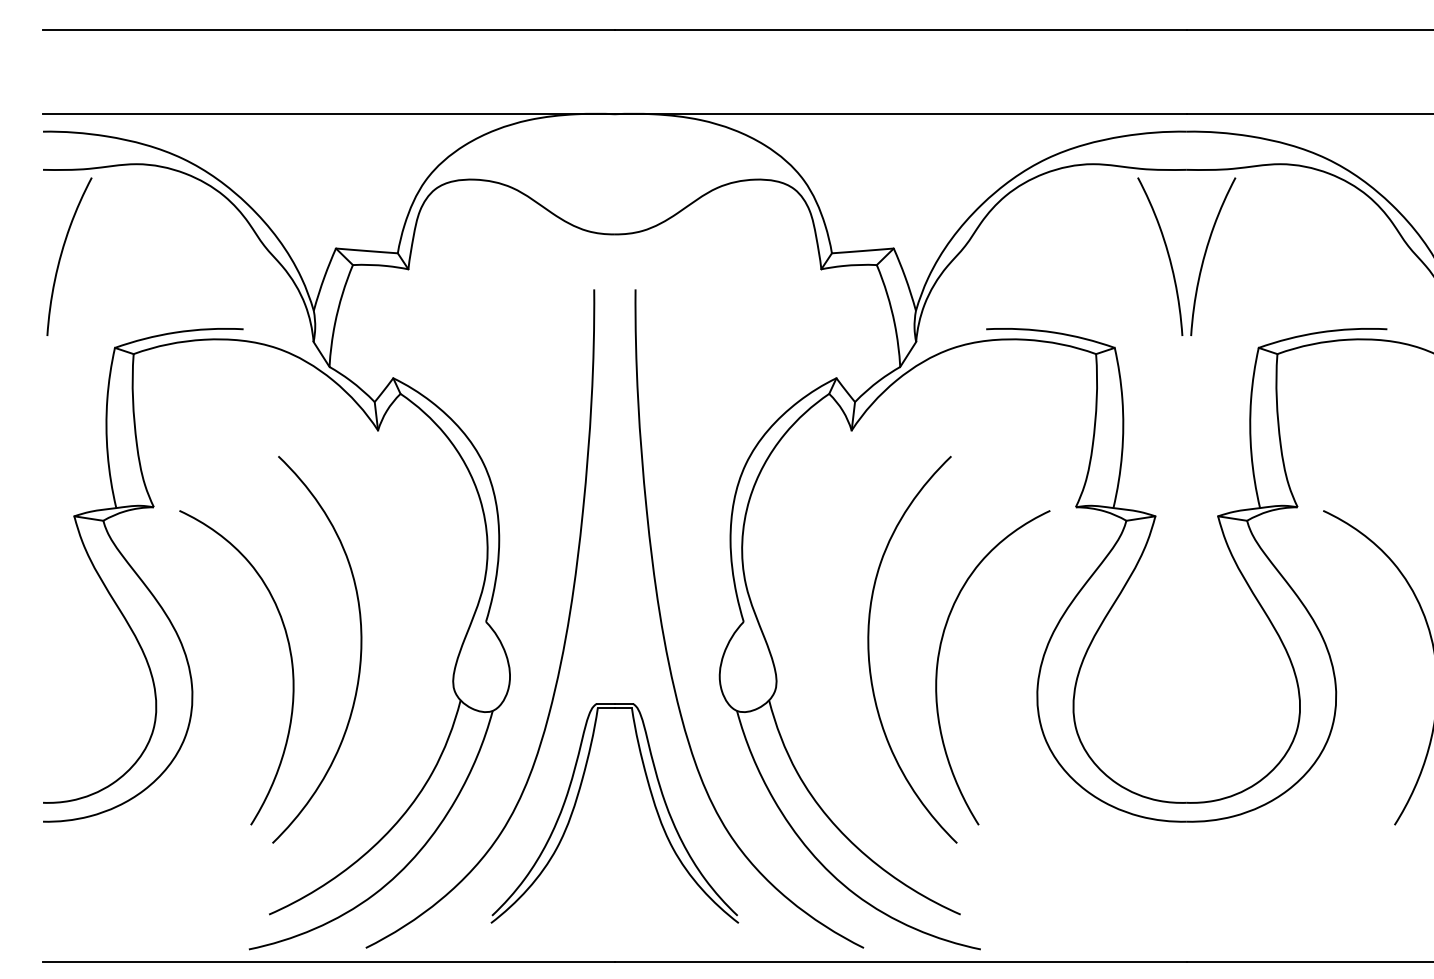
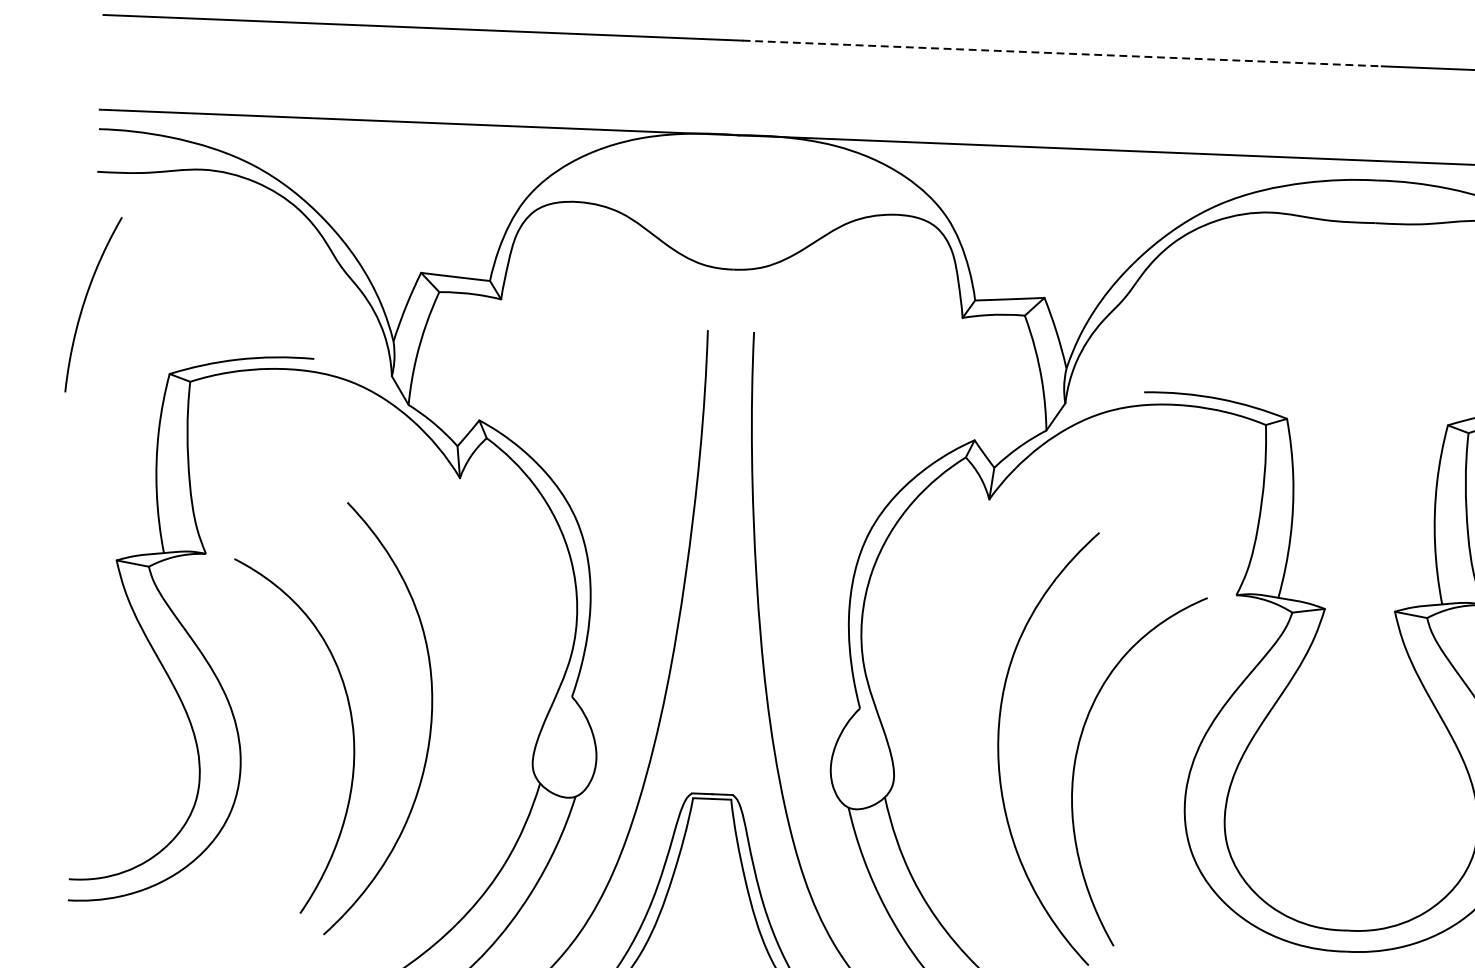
line: (900, 29) -> (1061, 53), solid -> dashed
curve: (62, 254) -> (85, 301), moved
part: (1171, 260) -> (1354, 323), removed

